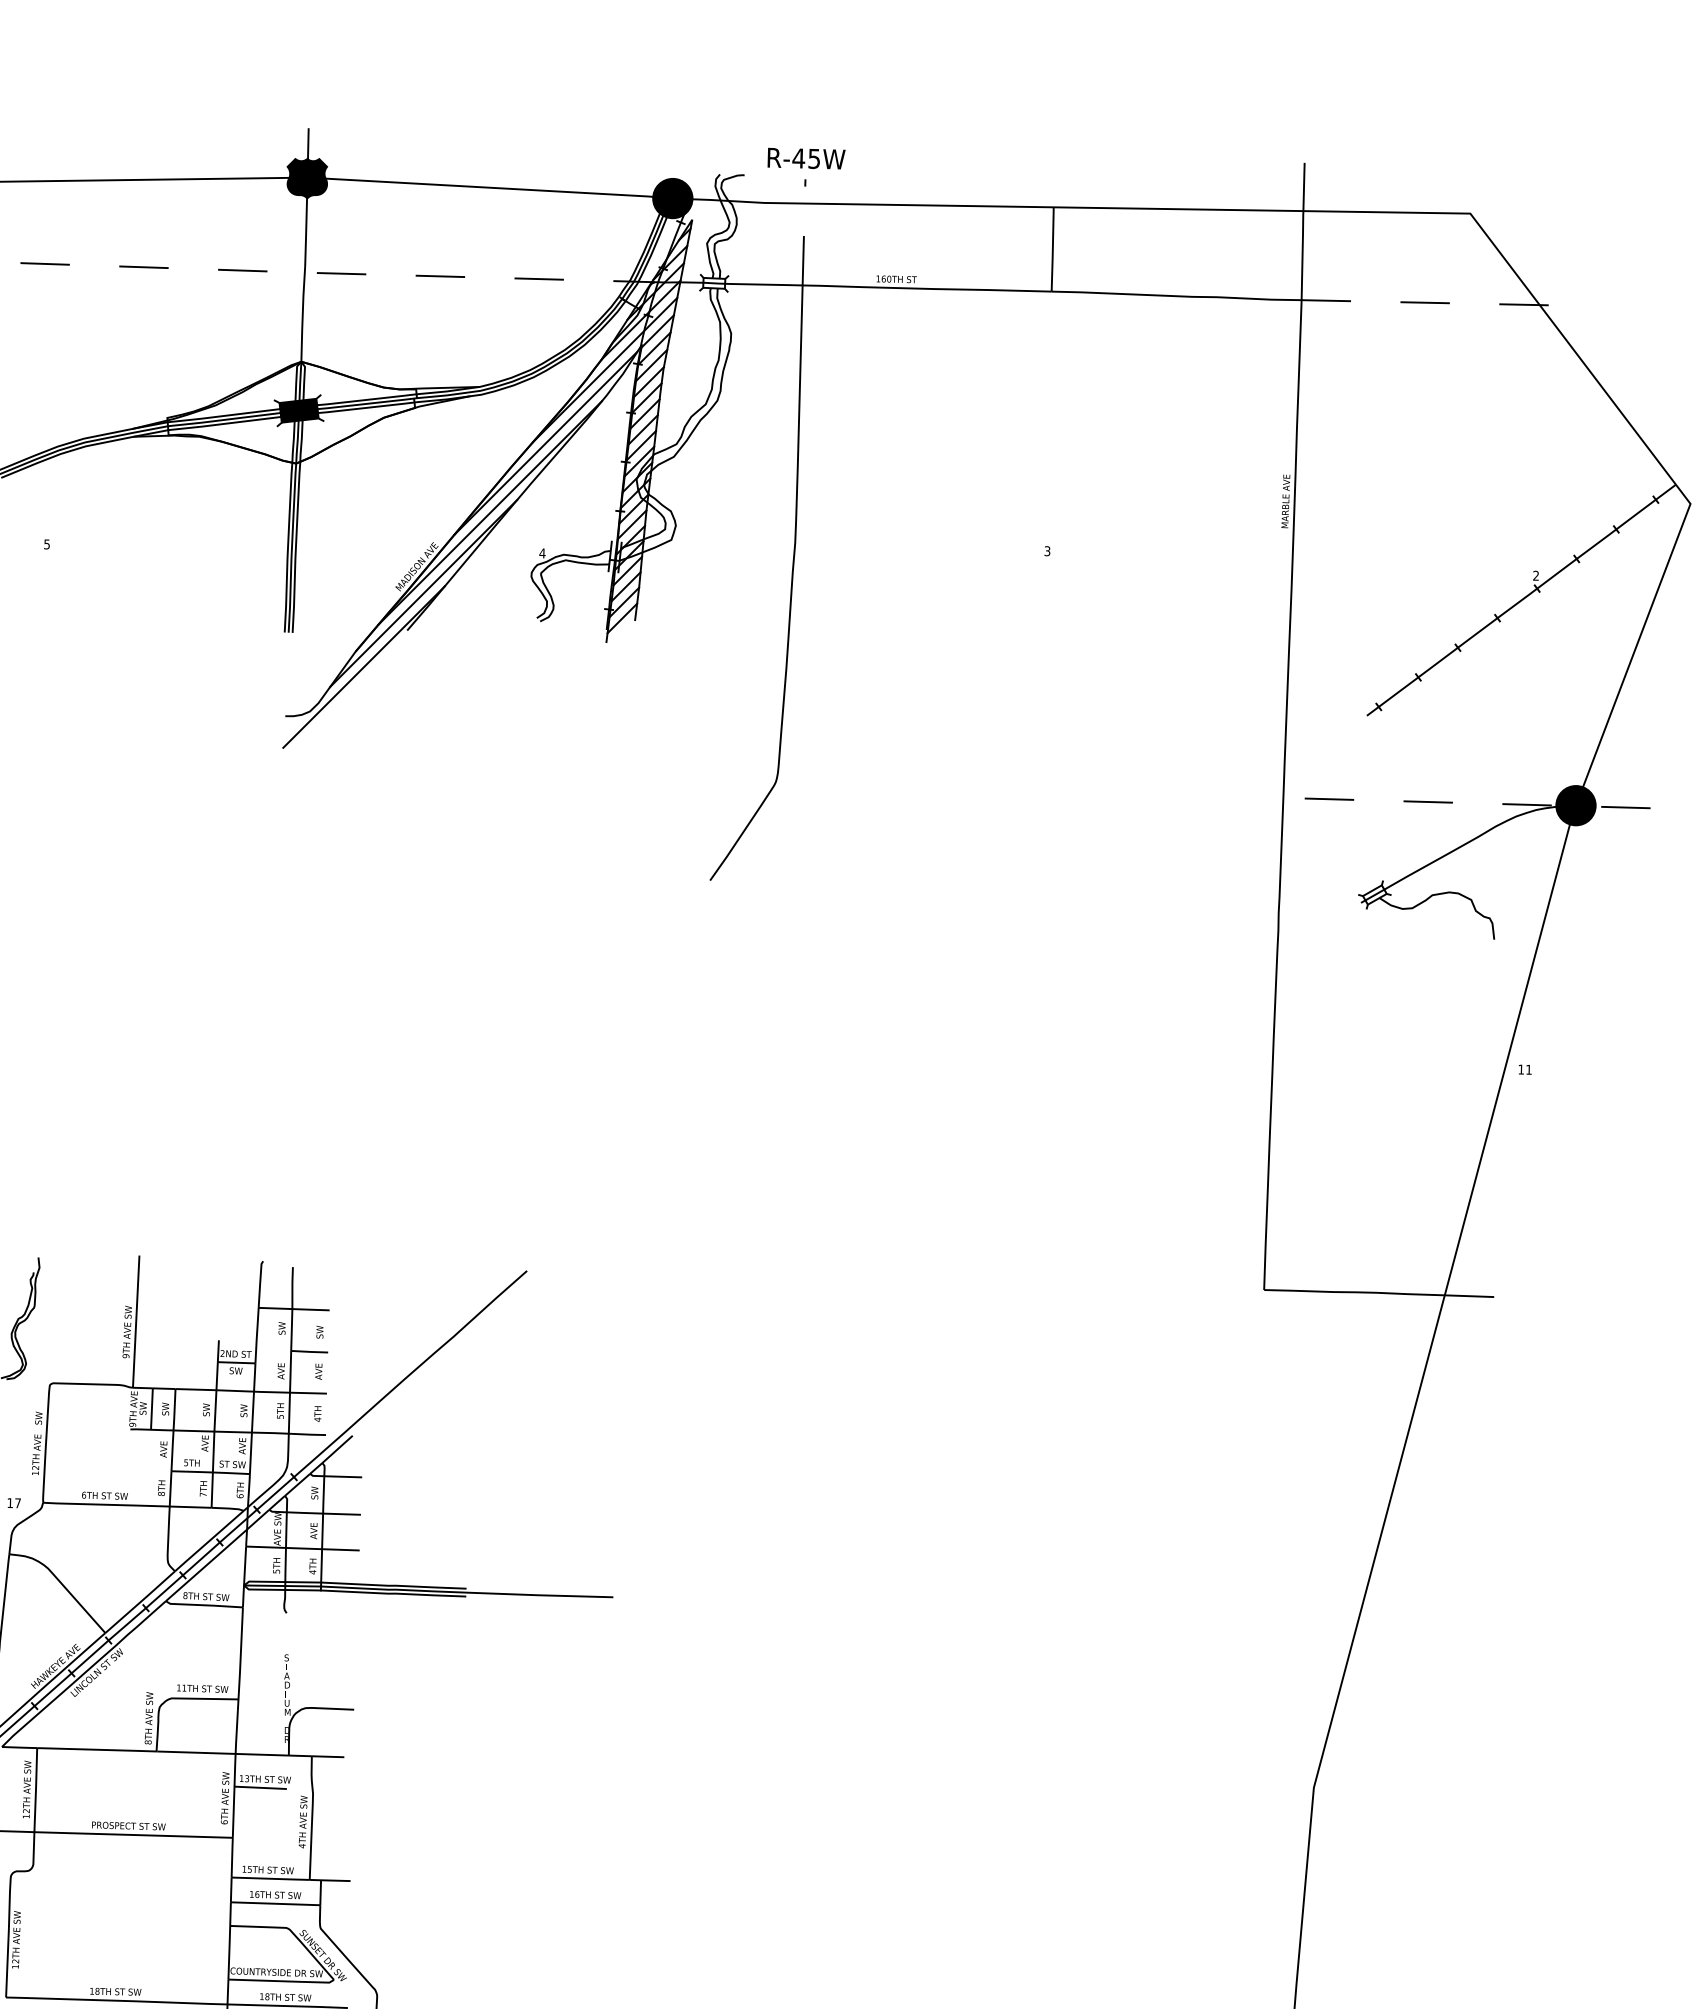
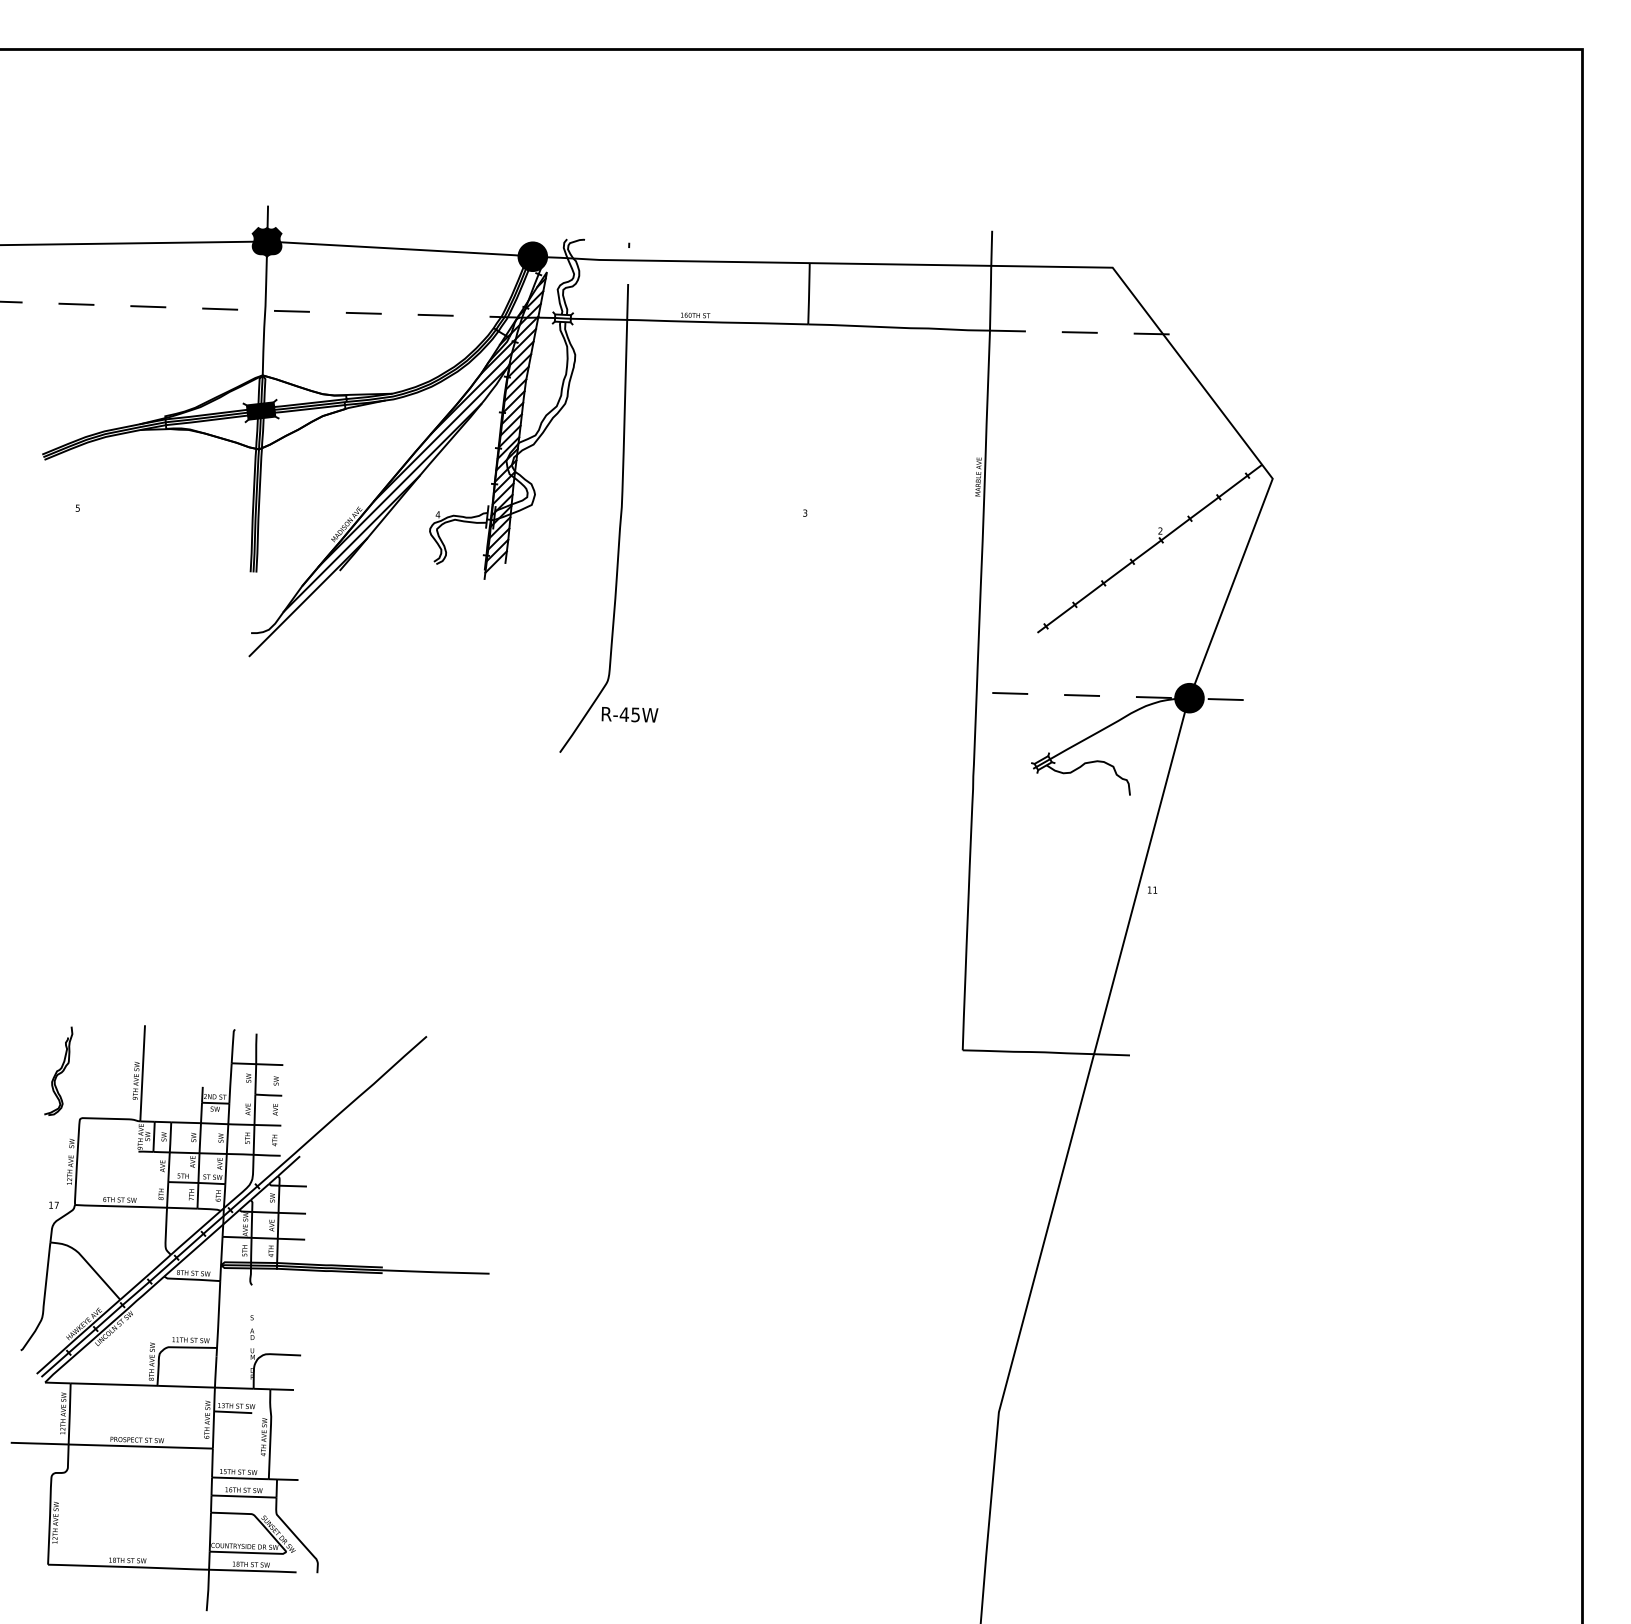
text: (805, 158) -> (629, 714), moved

